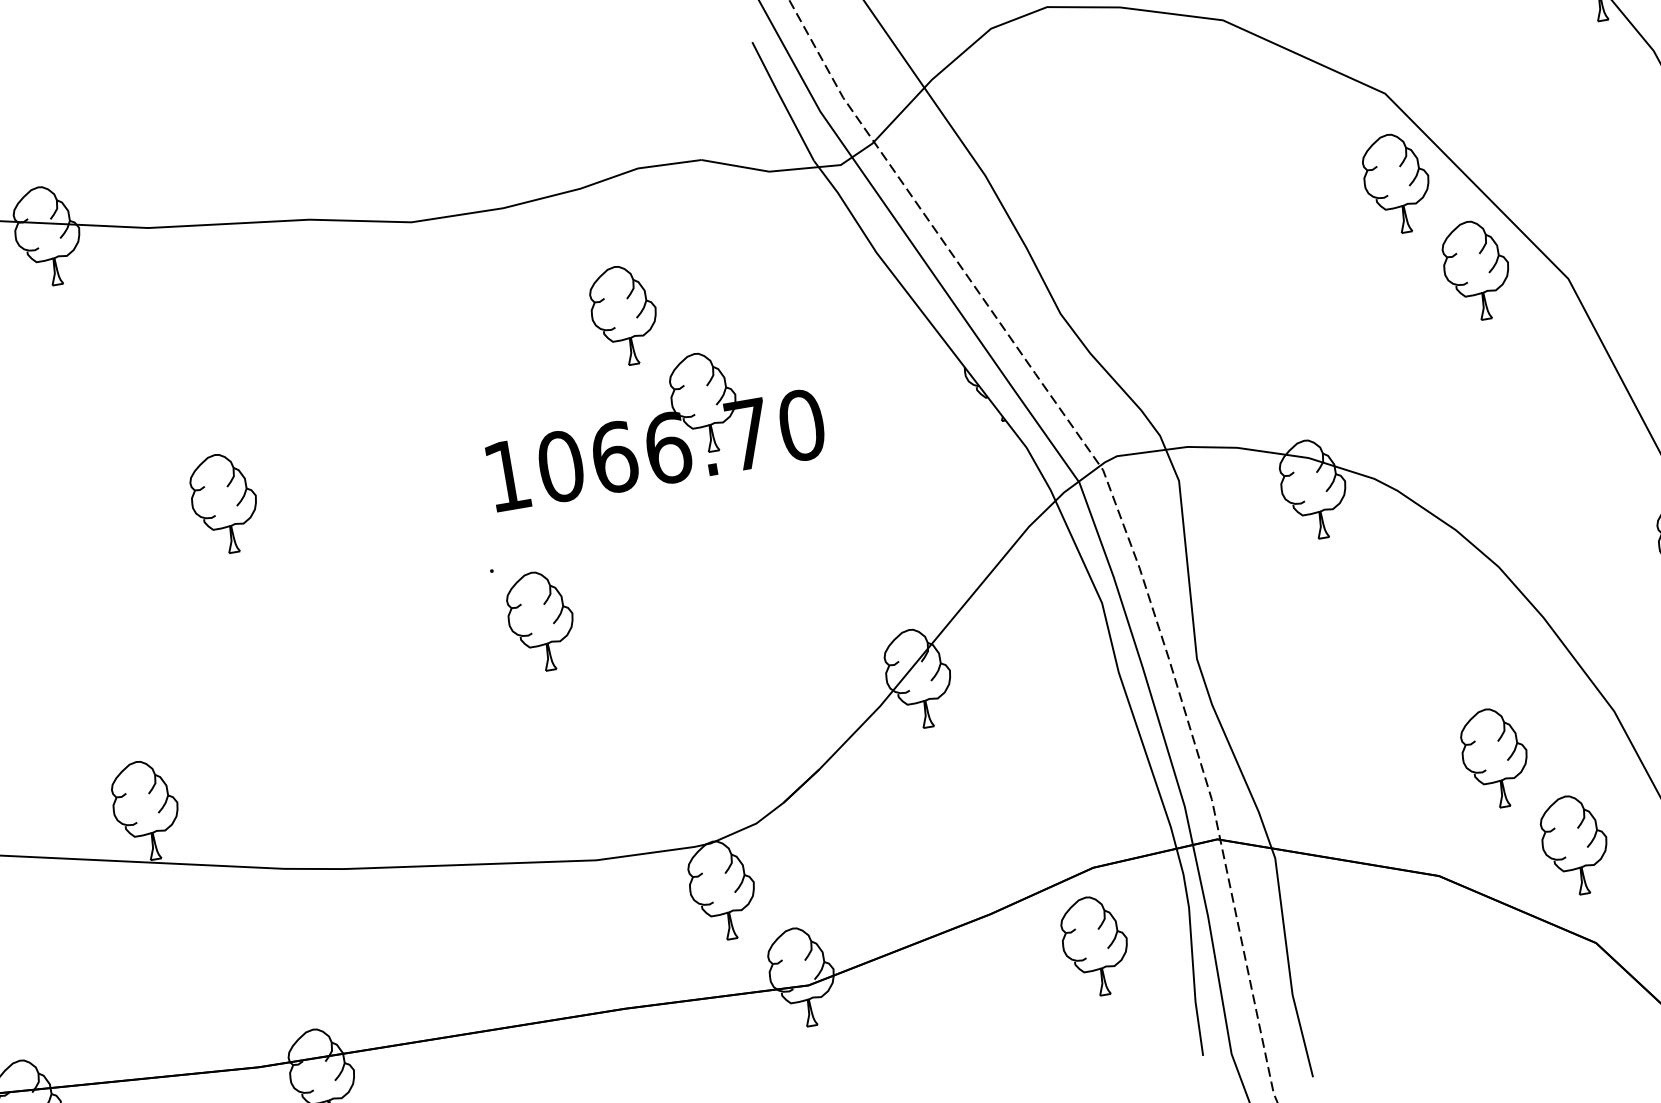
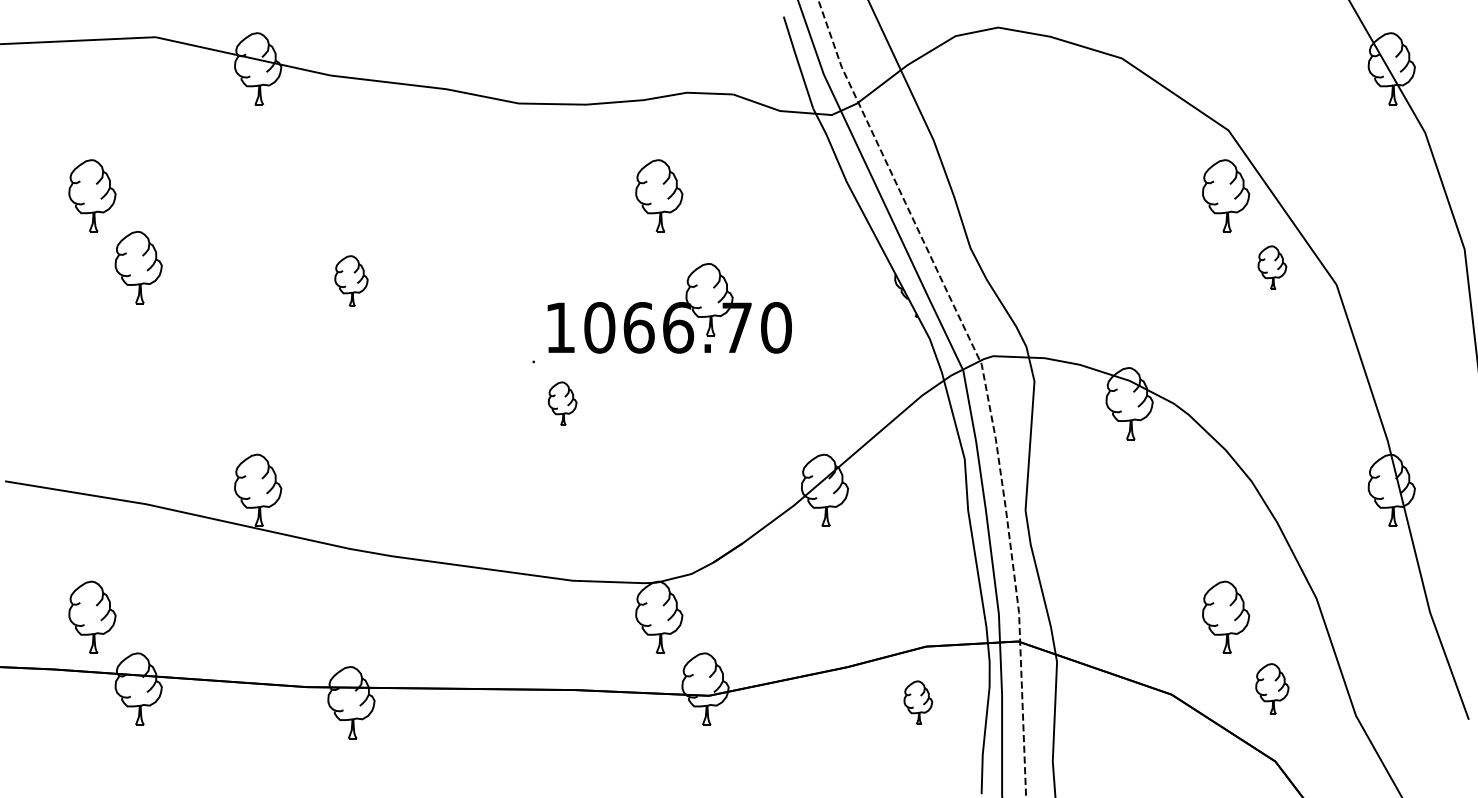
part: (1476, 270) -> (1272, 267), size x0.6
part: (651, 423) -> (669, 308), moved
part: (224, 502) -> (351, 280), size x0.7
part: (540, 621) -> (562, 403), size x0.6
part: (1575, 844) -> (1272, 688), size x0.7
part: (1095, 945) -> (918, 702), size x0.6

